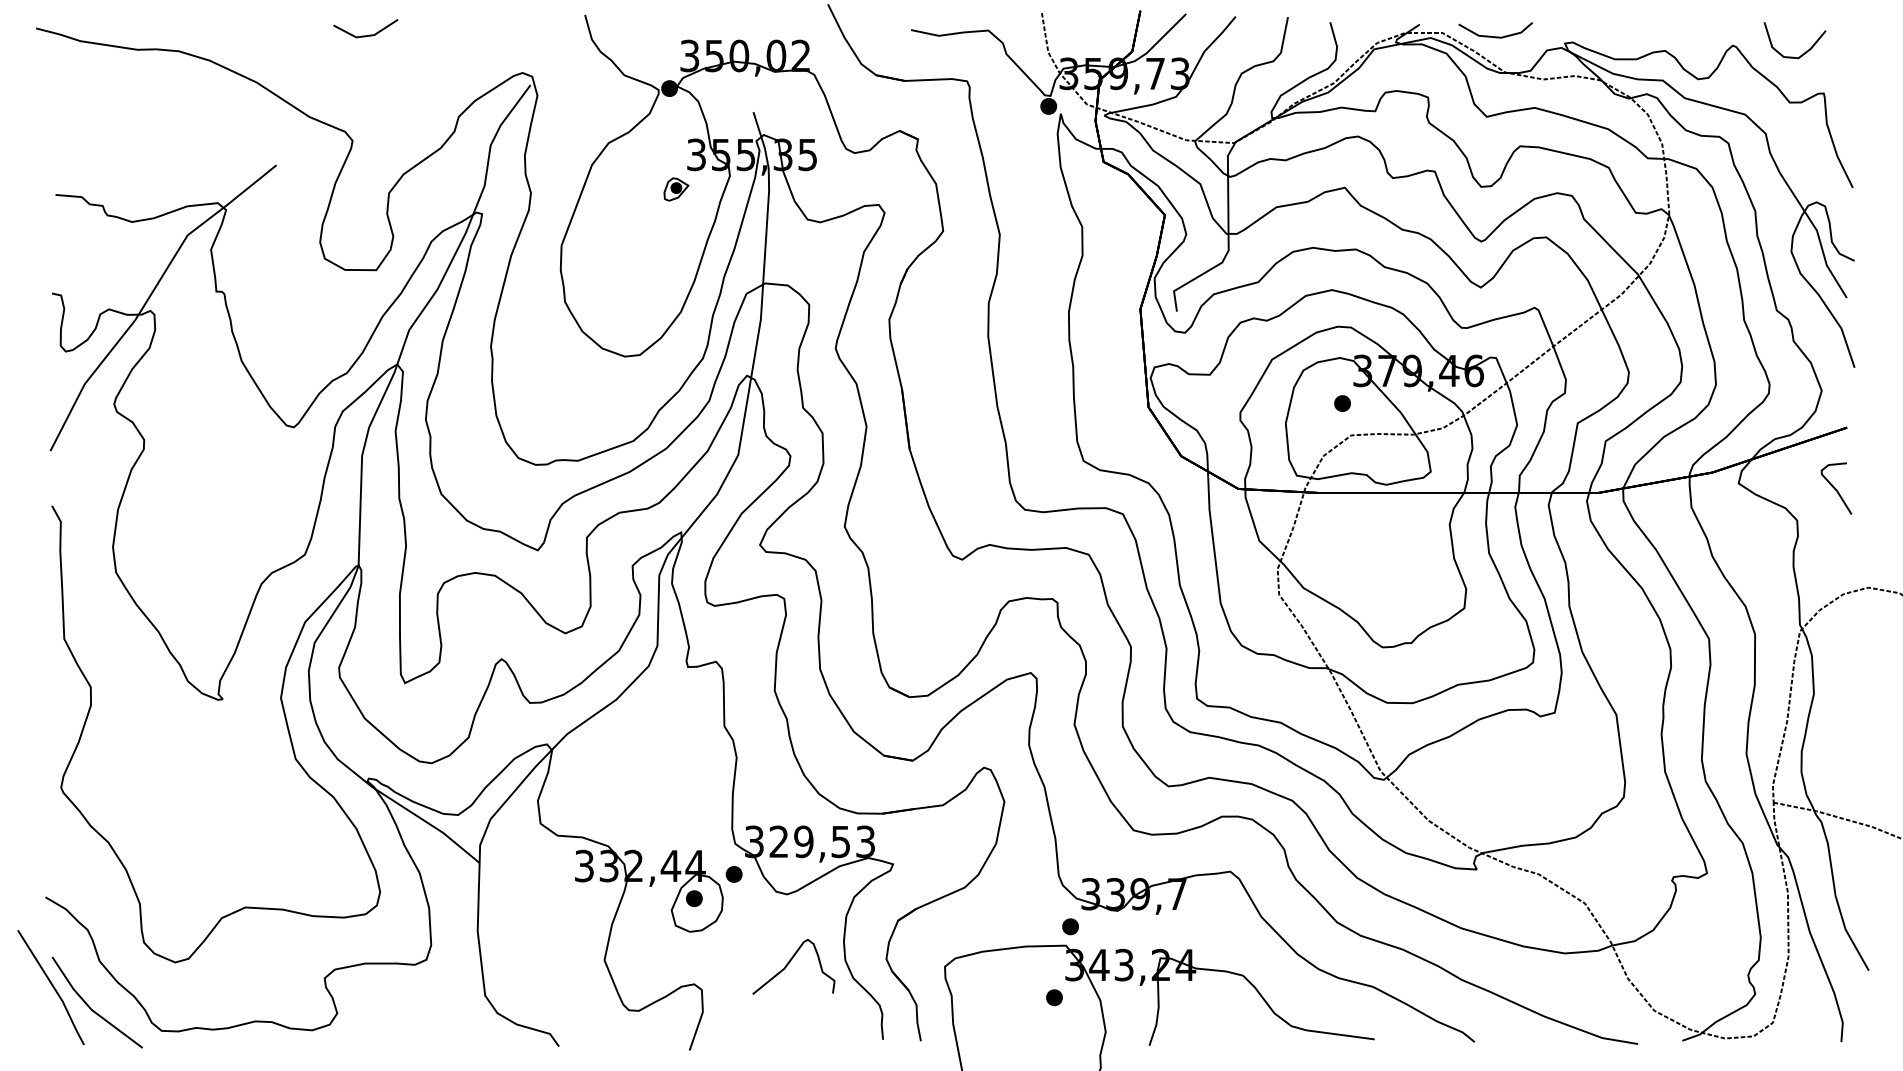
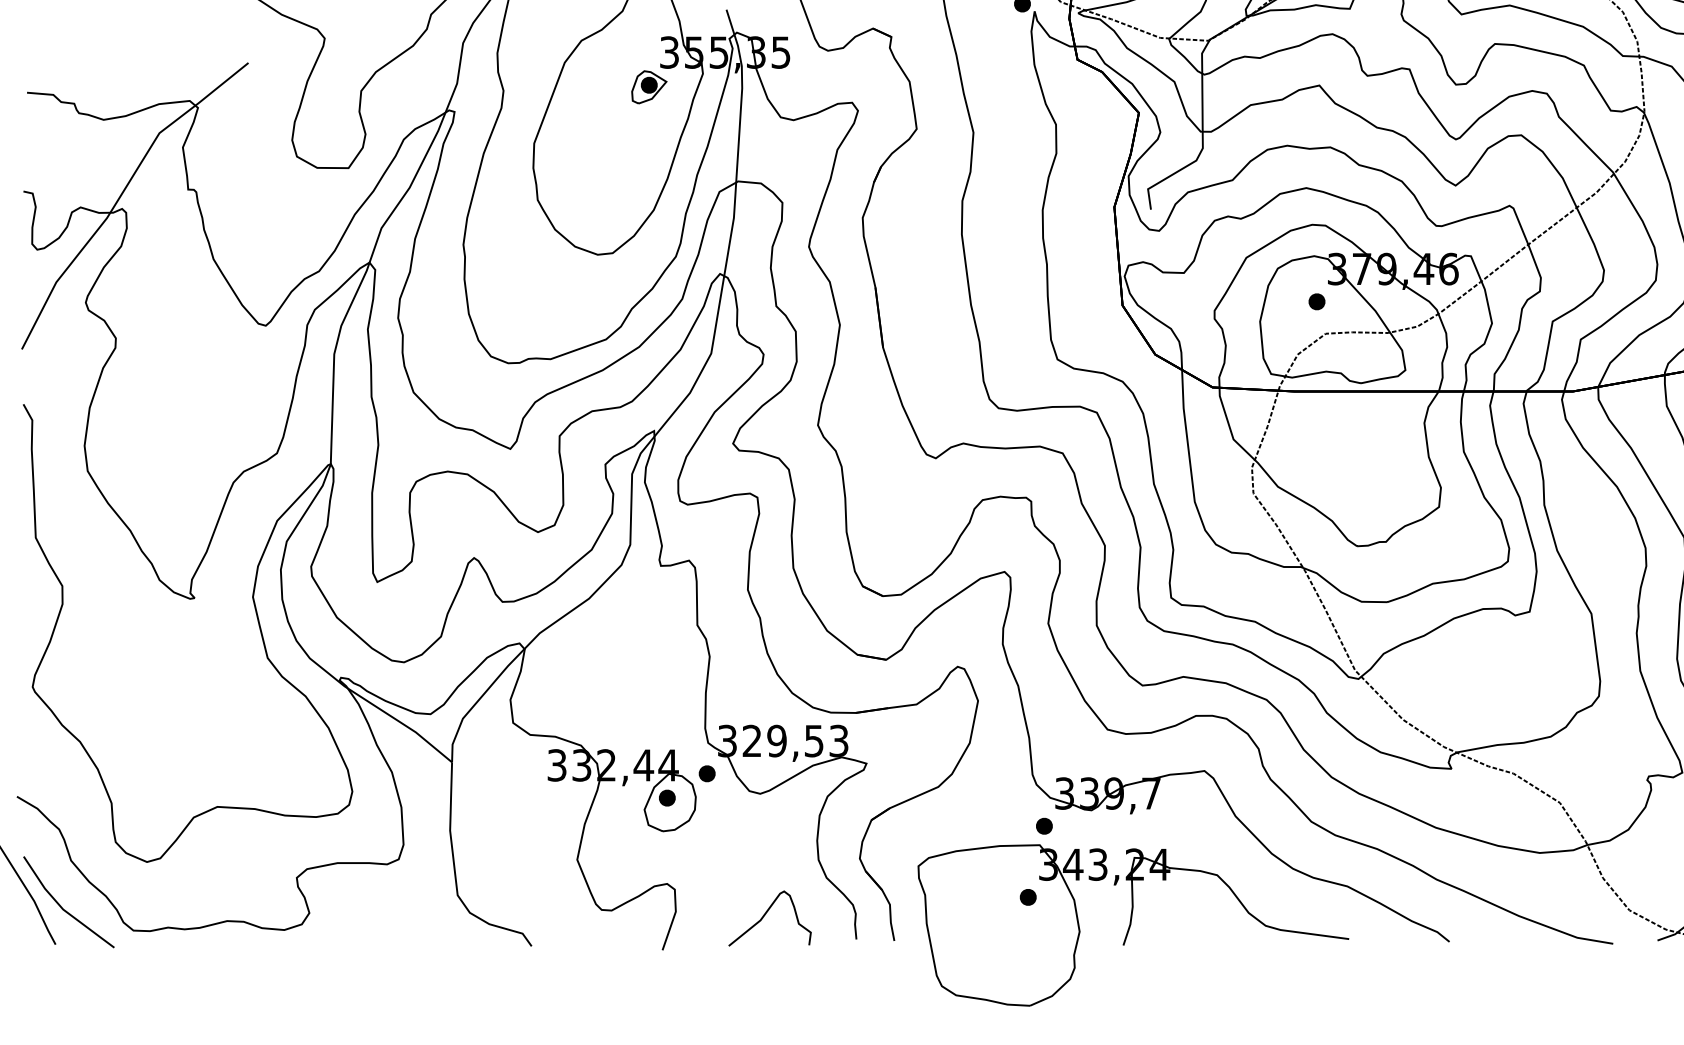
part: (676, 189) -> (649, 87), size x1.43
curve: (790, 962) -> (766, 914), moved

